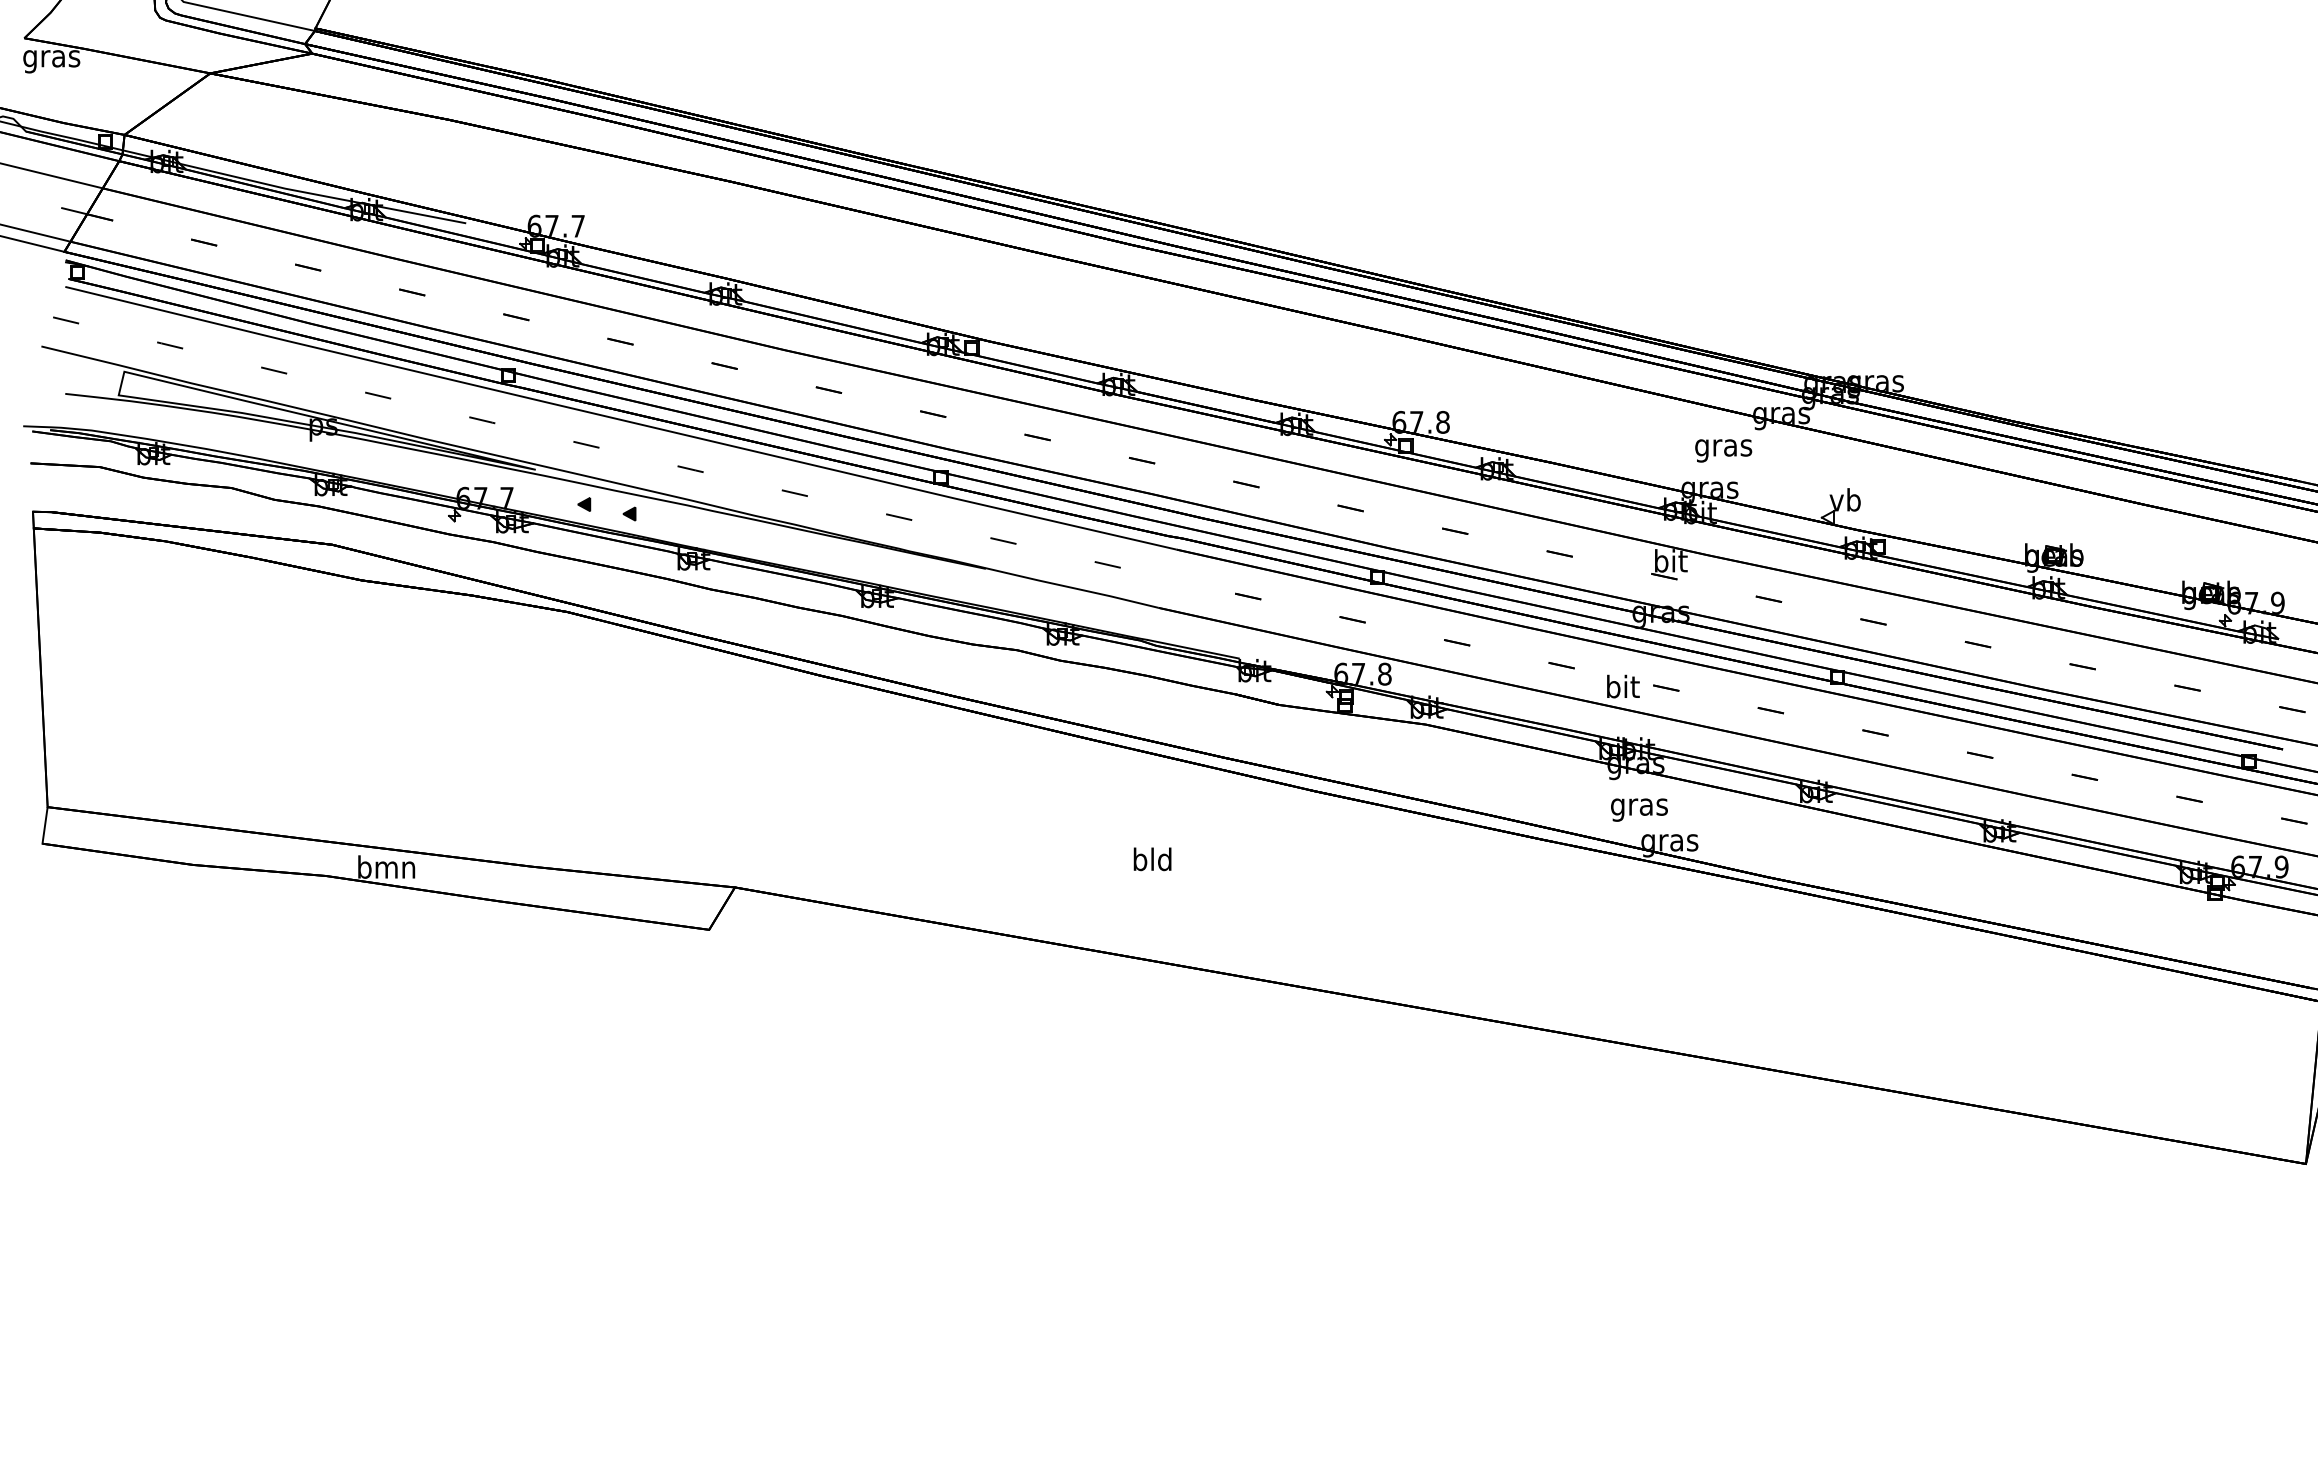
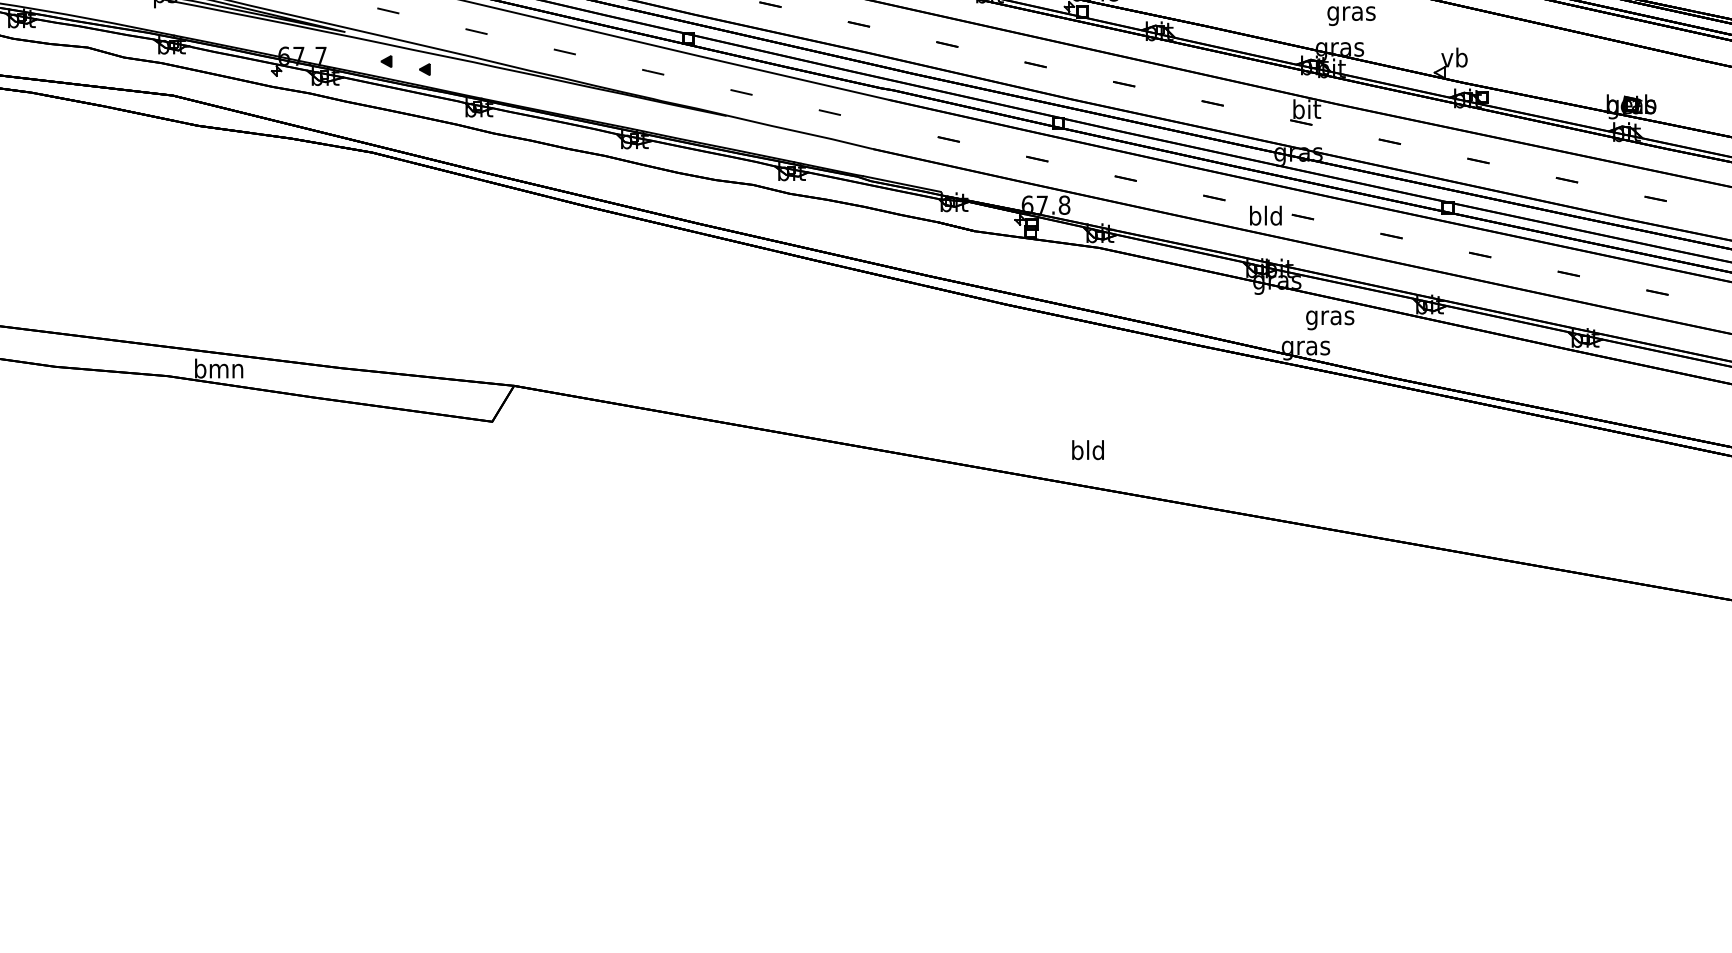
text: (1622, 686) -> (1265, 215), bit -> bld
text: (1639, 809) -> (1330, 319), moved
text: (1152, 859) -> (1087, 450), moved

